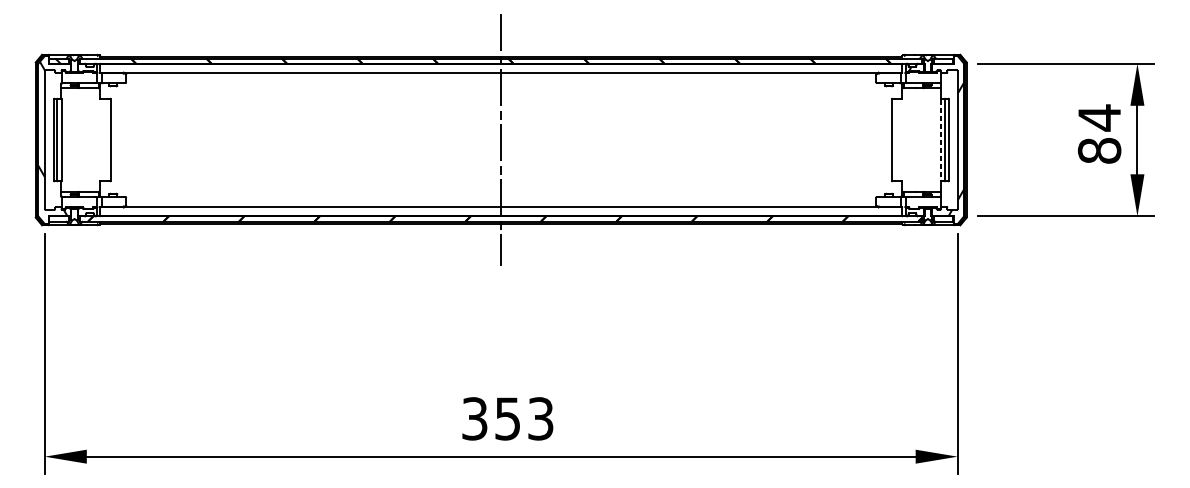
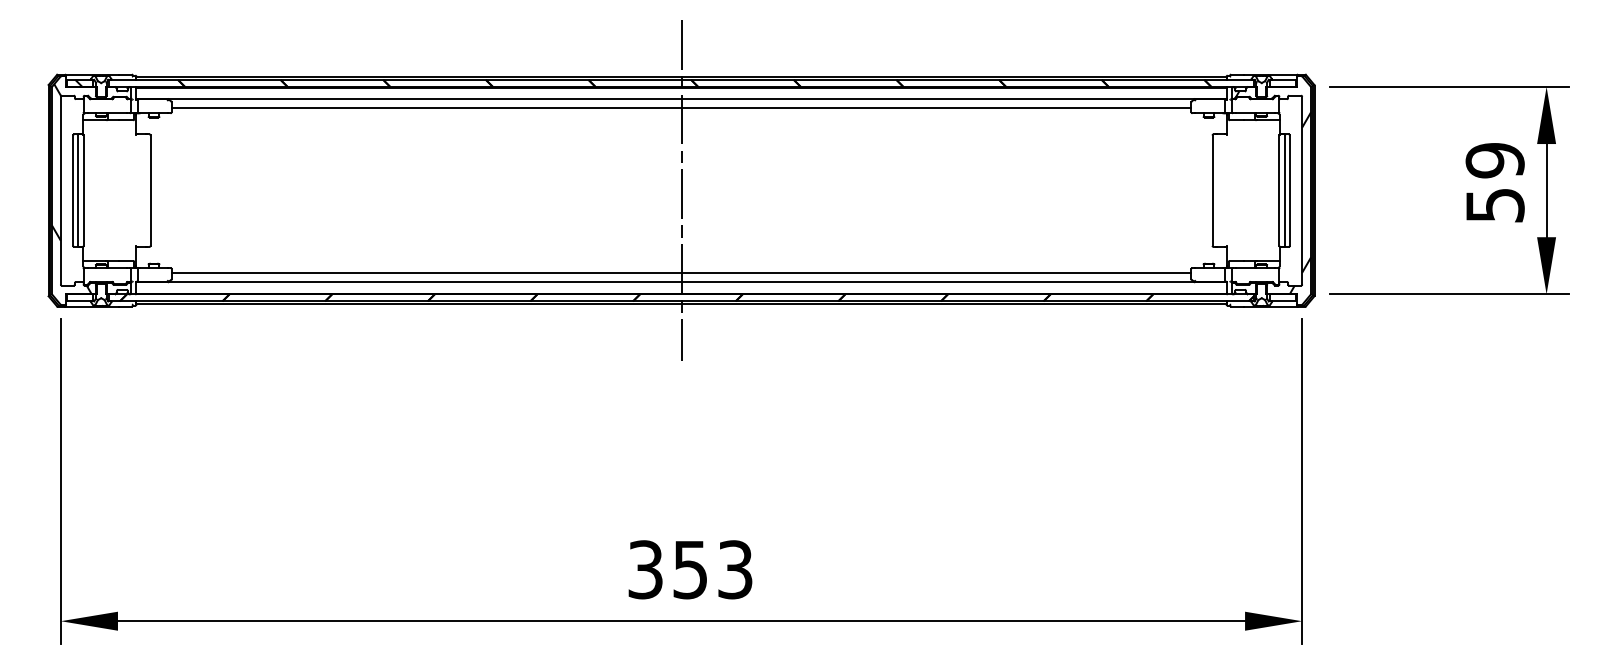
line: (501, 79) -> (681, 108), added
text: (1099, 134) -> (1494, 182), 84 -> 59
line: (941, 140) -> (1279, 191), dashed -> solid
line: (501, 200) -> (681, 273), added

